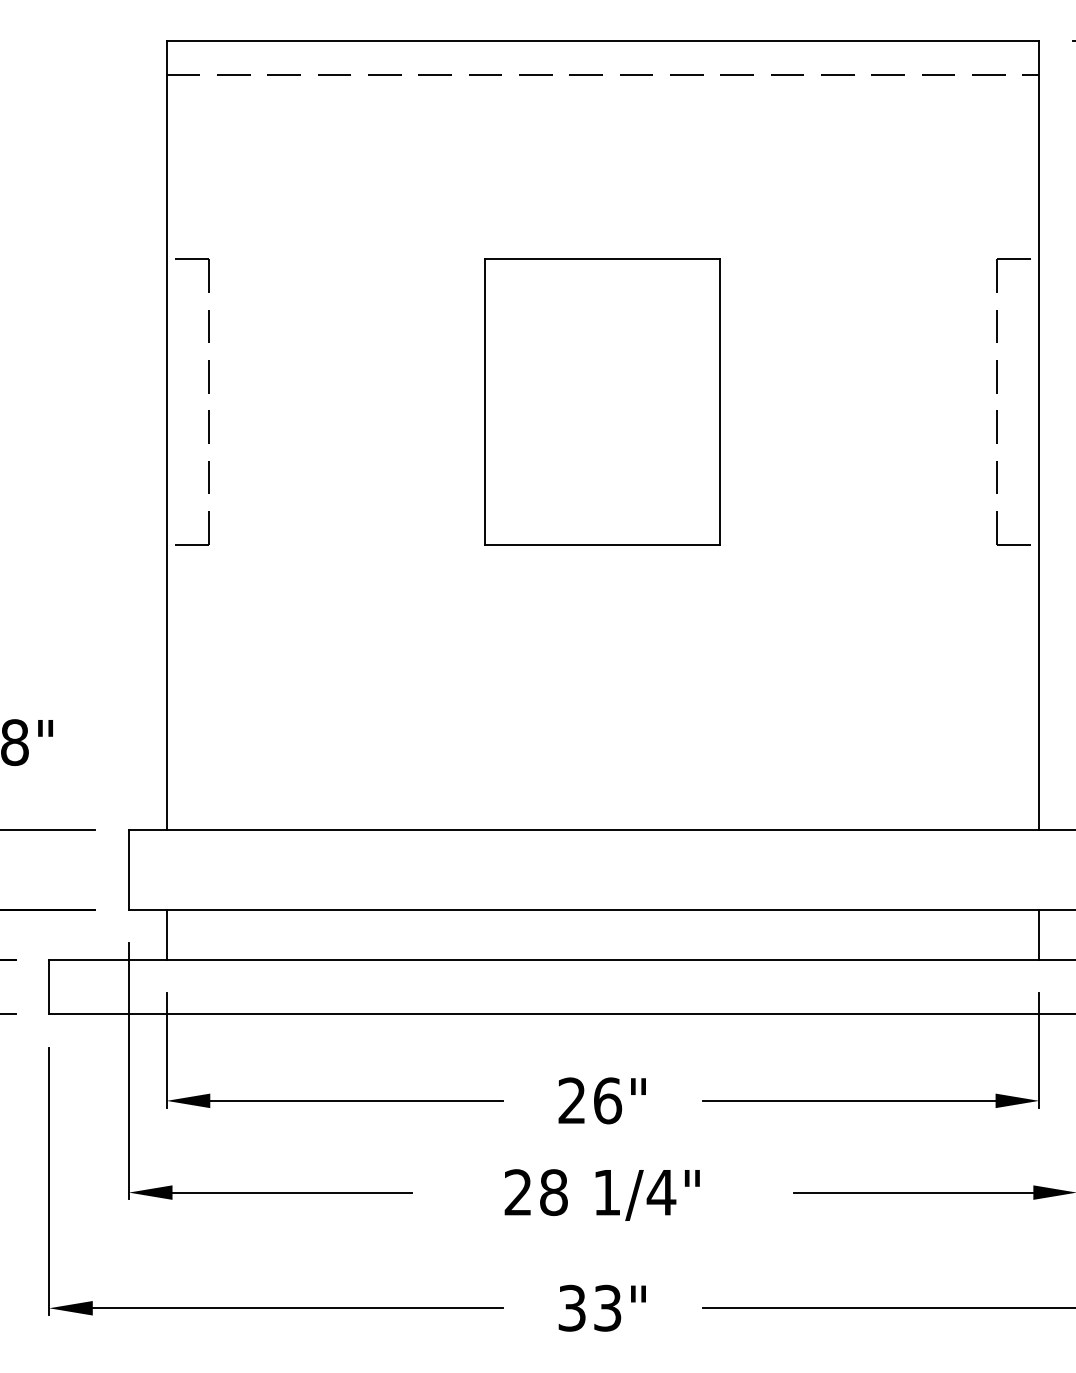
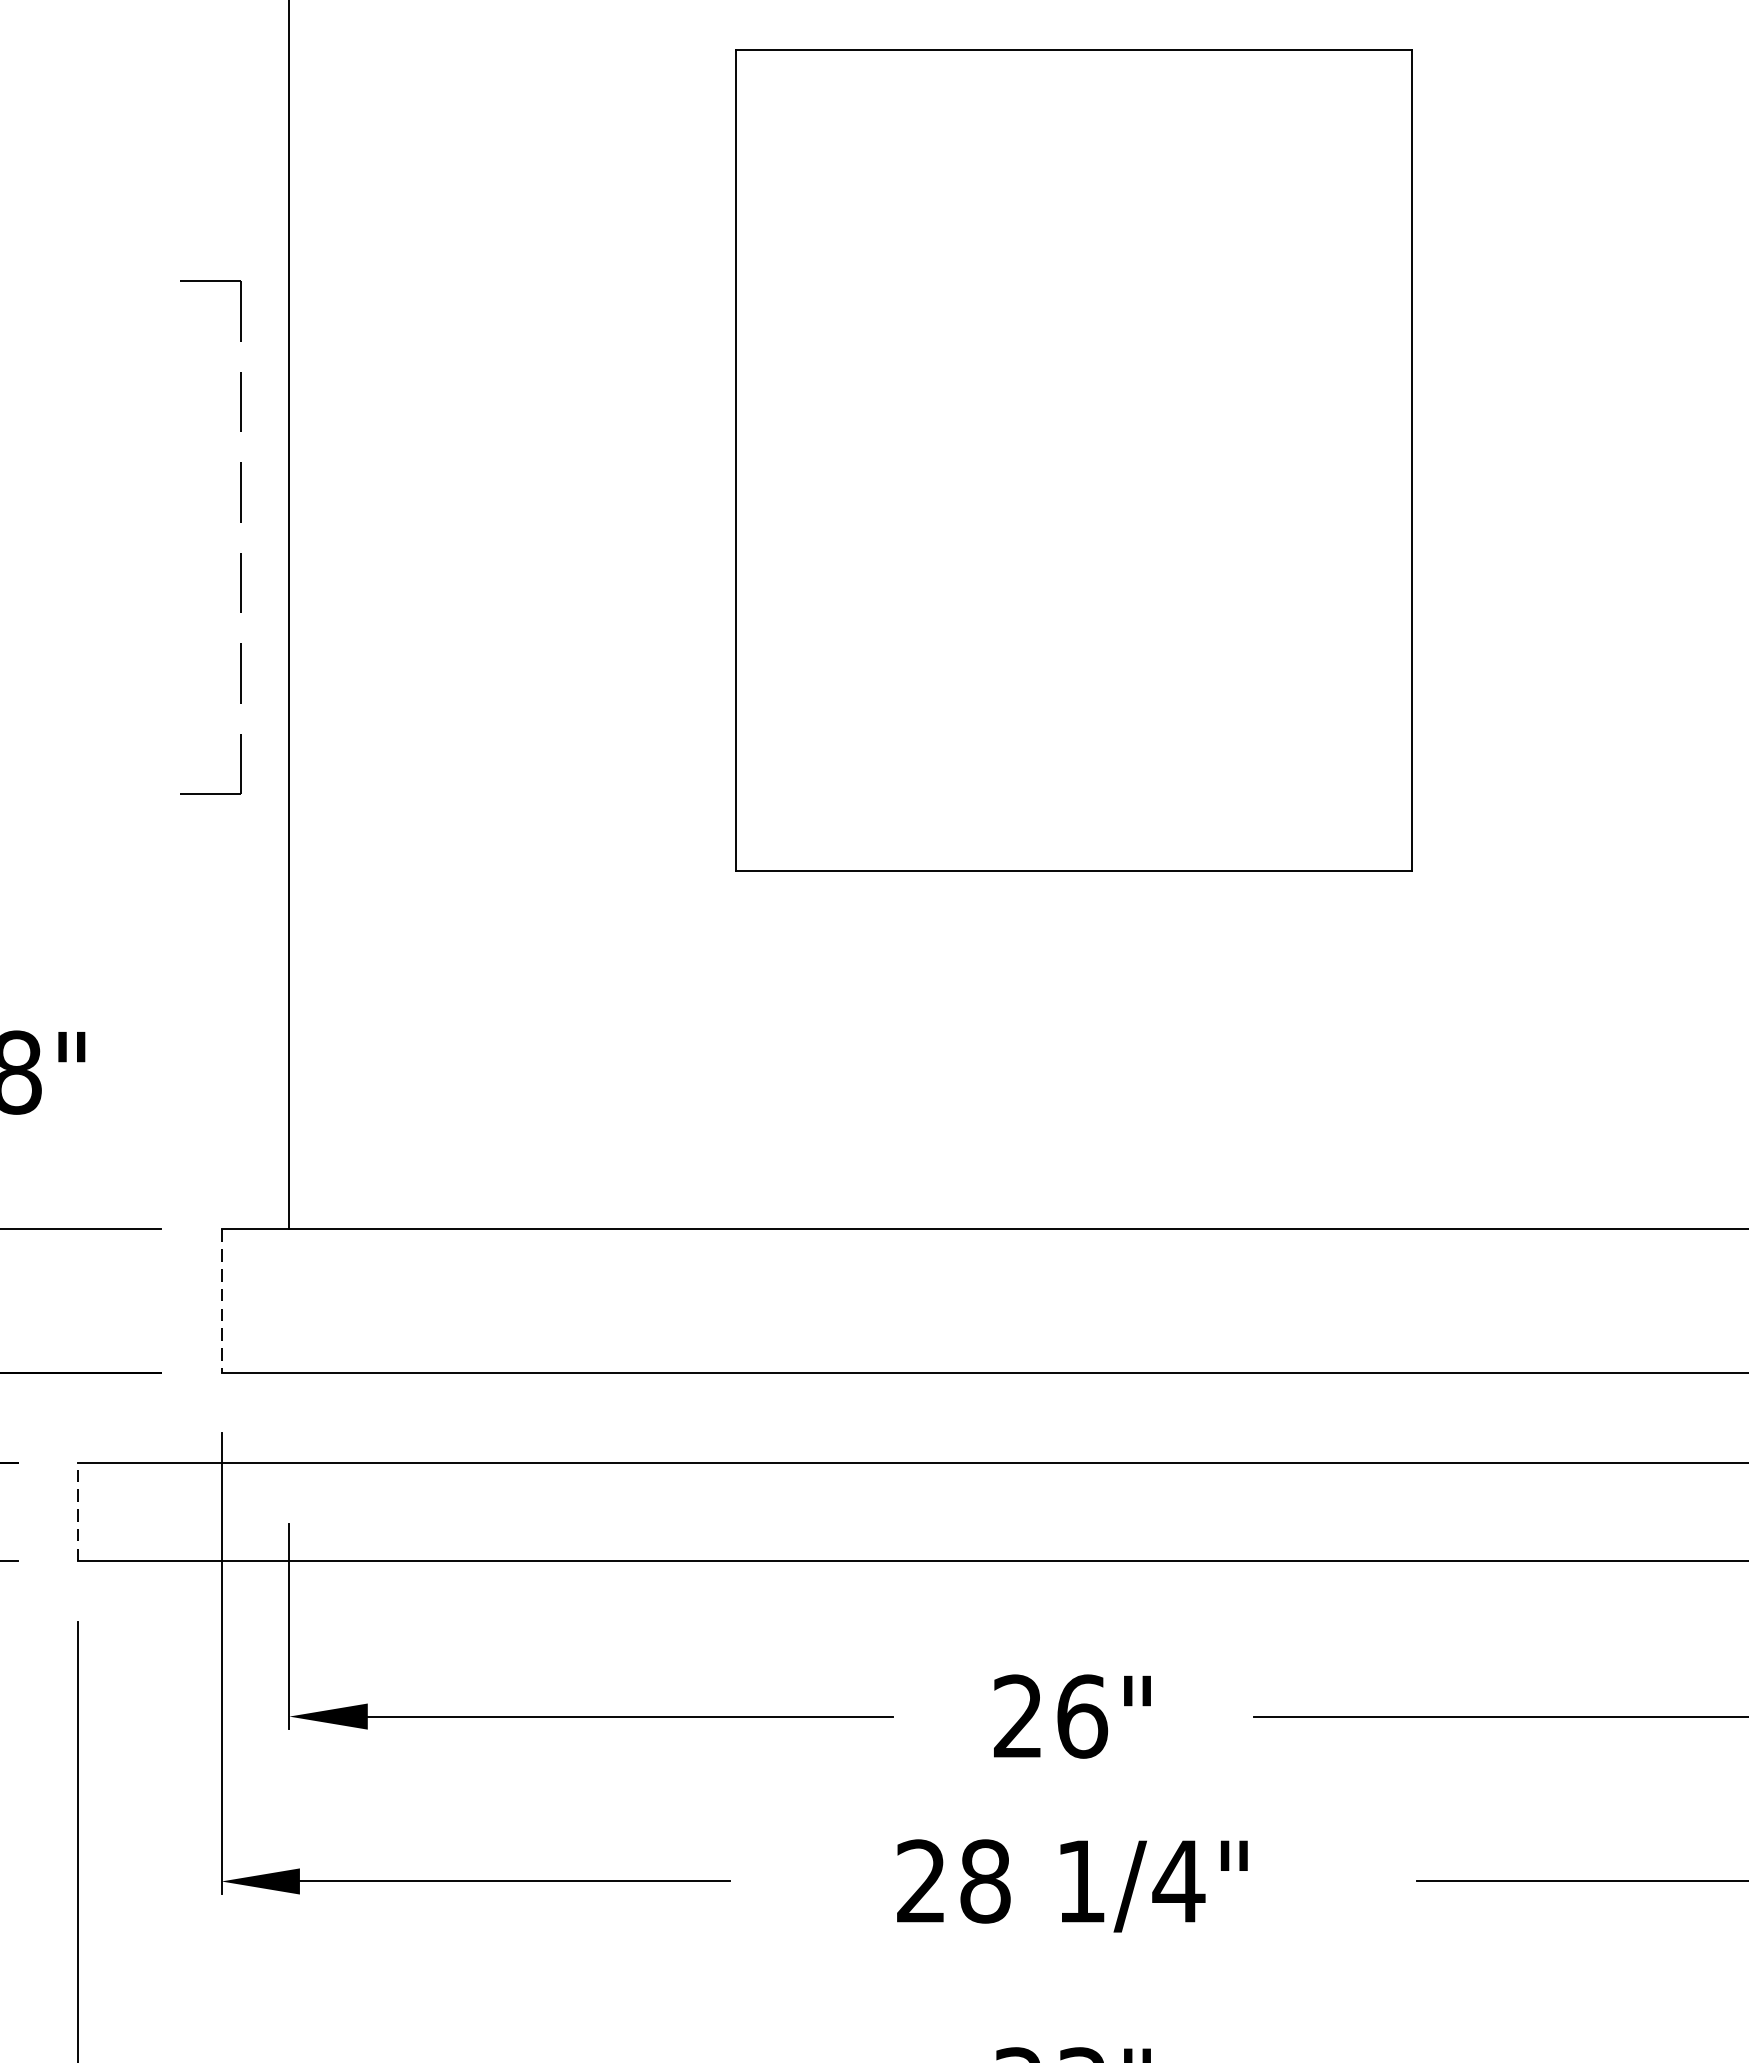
part: (208, 393) -> (240, 522), moved
part: (602, 401) -> (1072, 459), size x1.6
line: (128, 869) -> (220, 1300), solid -> dashed
line: (166, 934) -> (289, 1417), removed
line: (49, 986) -> (78, 1511), solid -> dashed

